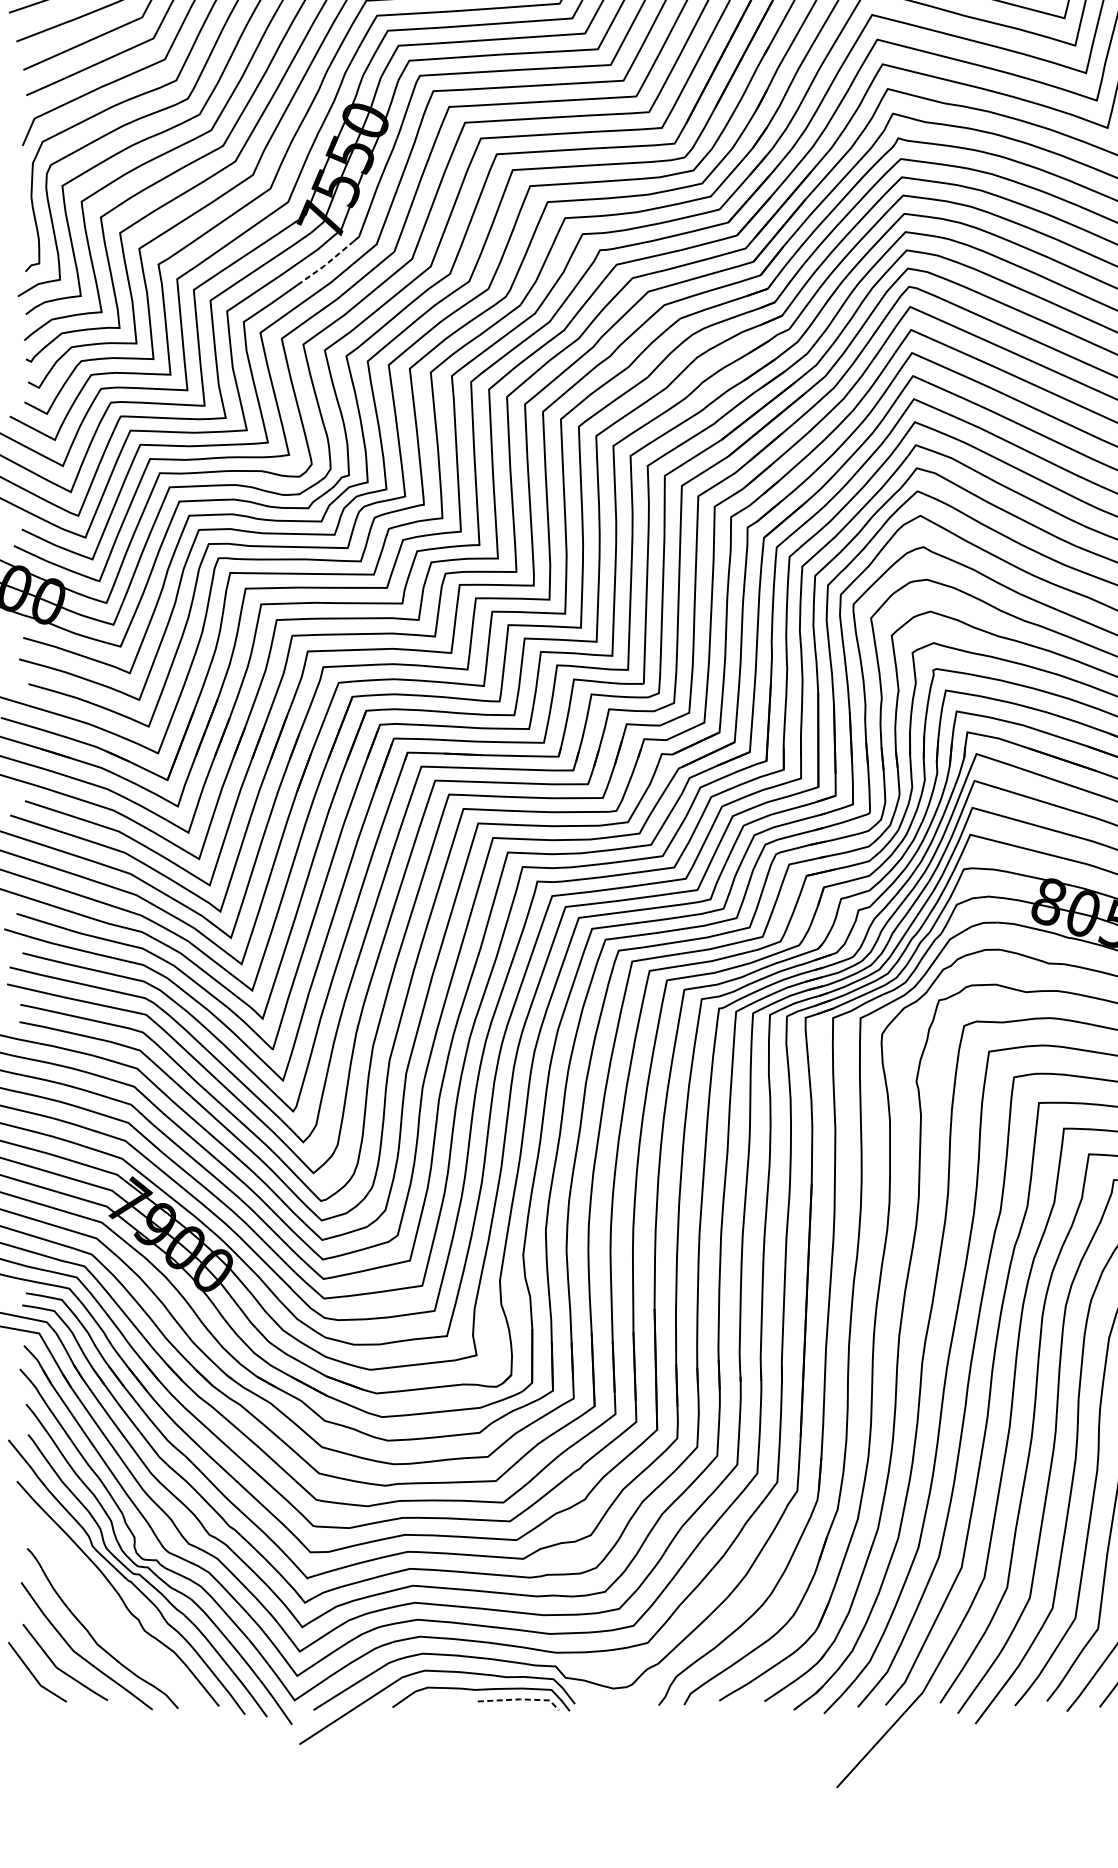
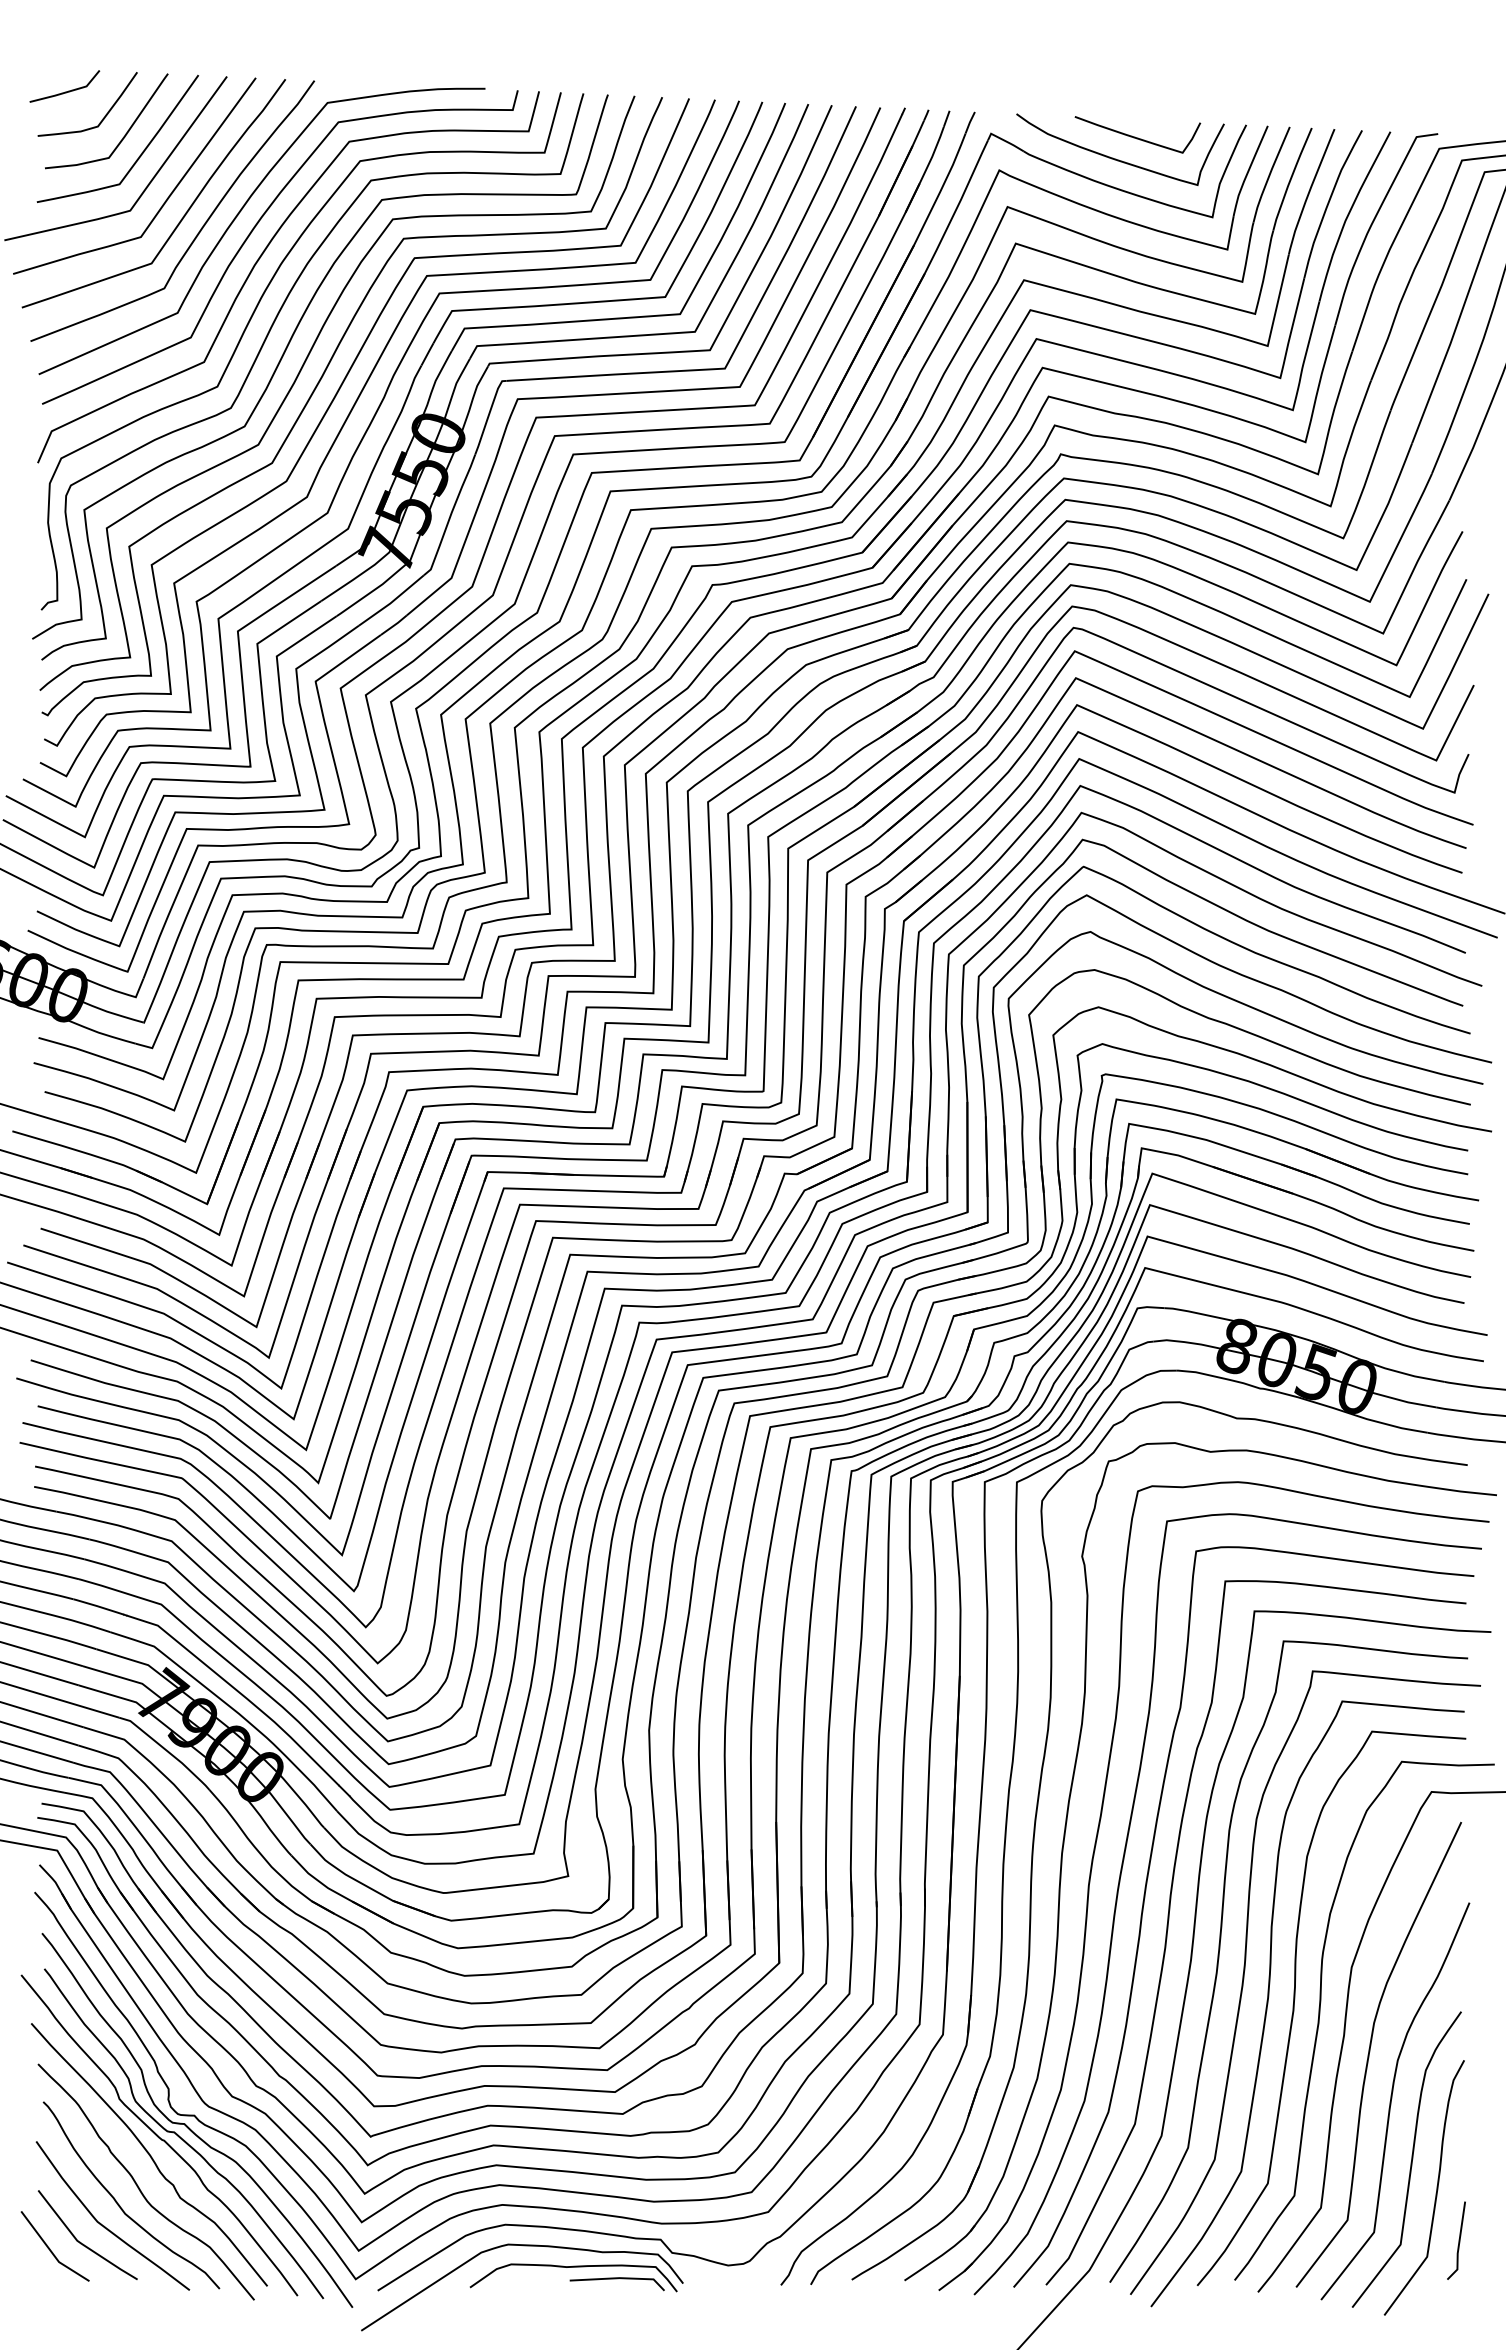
line: (326, 264) -> (392, 601), dashed -> solid
curve: (108, 1620) -> (138, 2185), added
line: (521, 1699) -> (620, 2278), dashed -> solid

